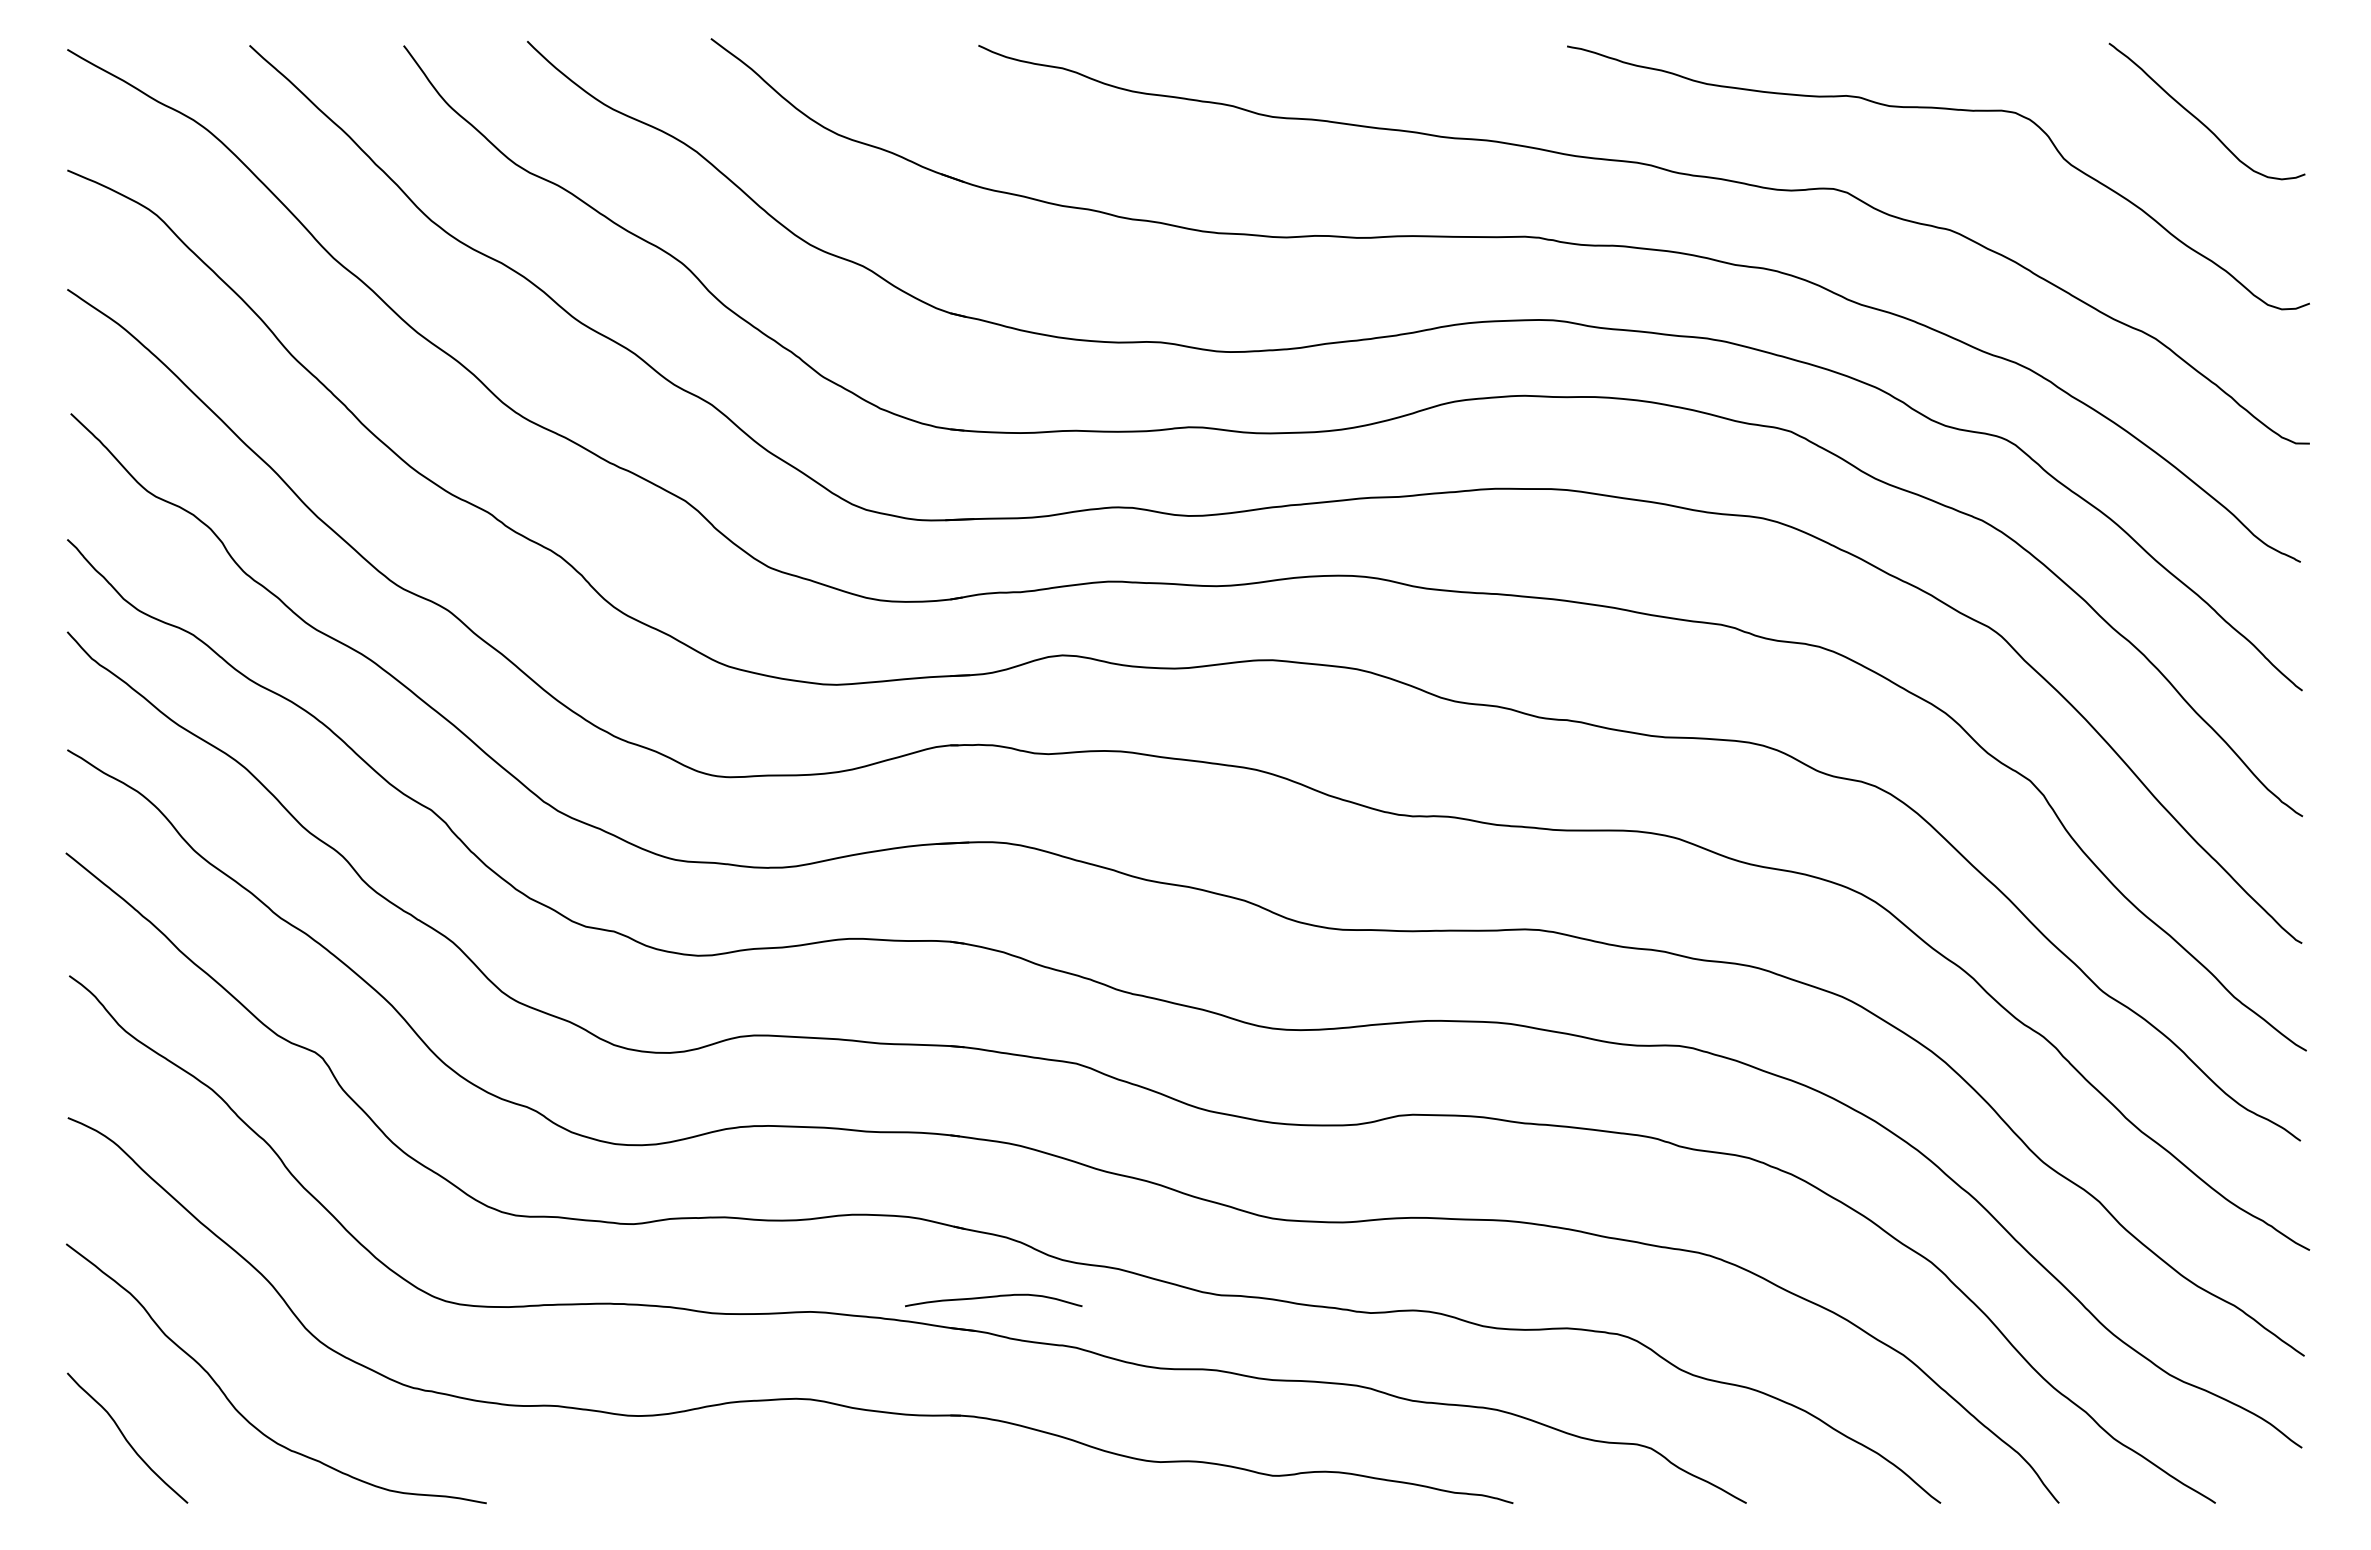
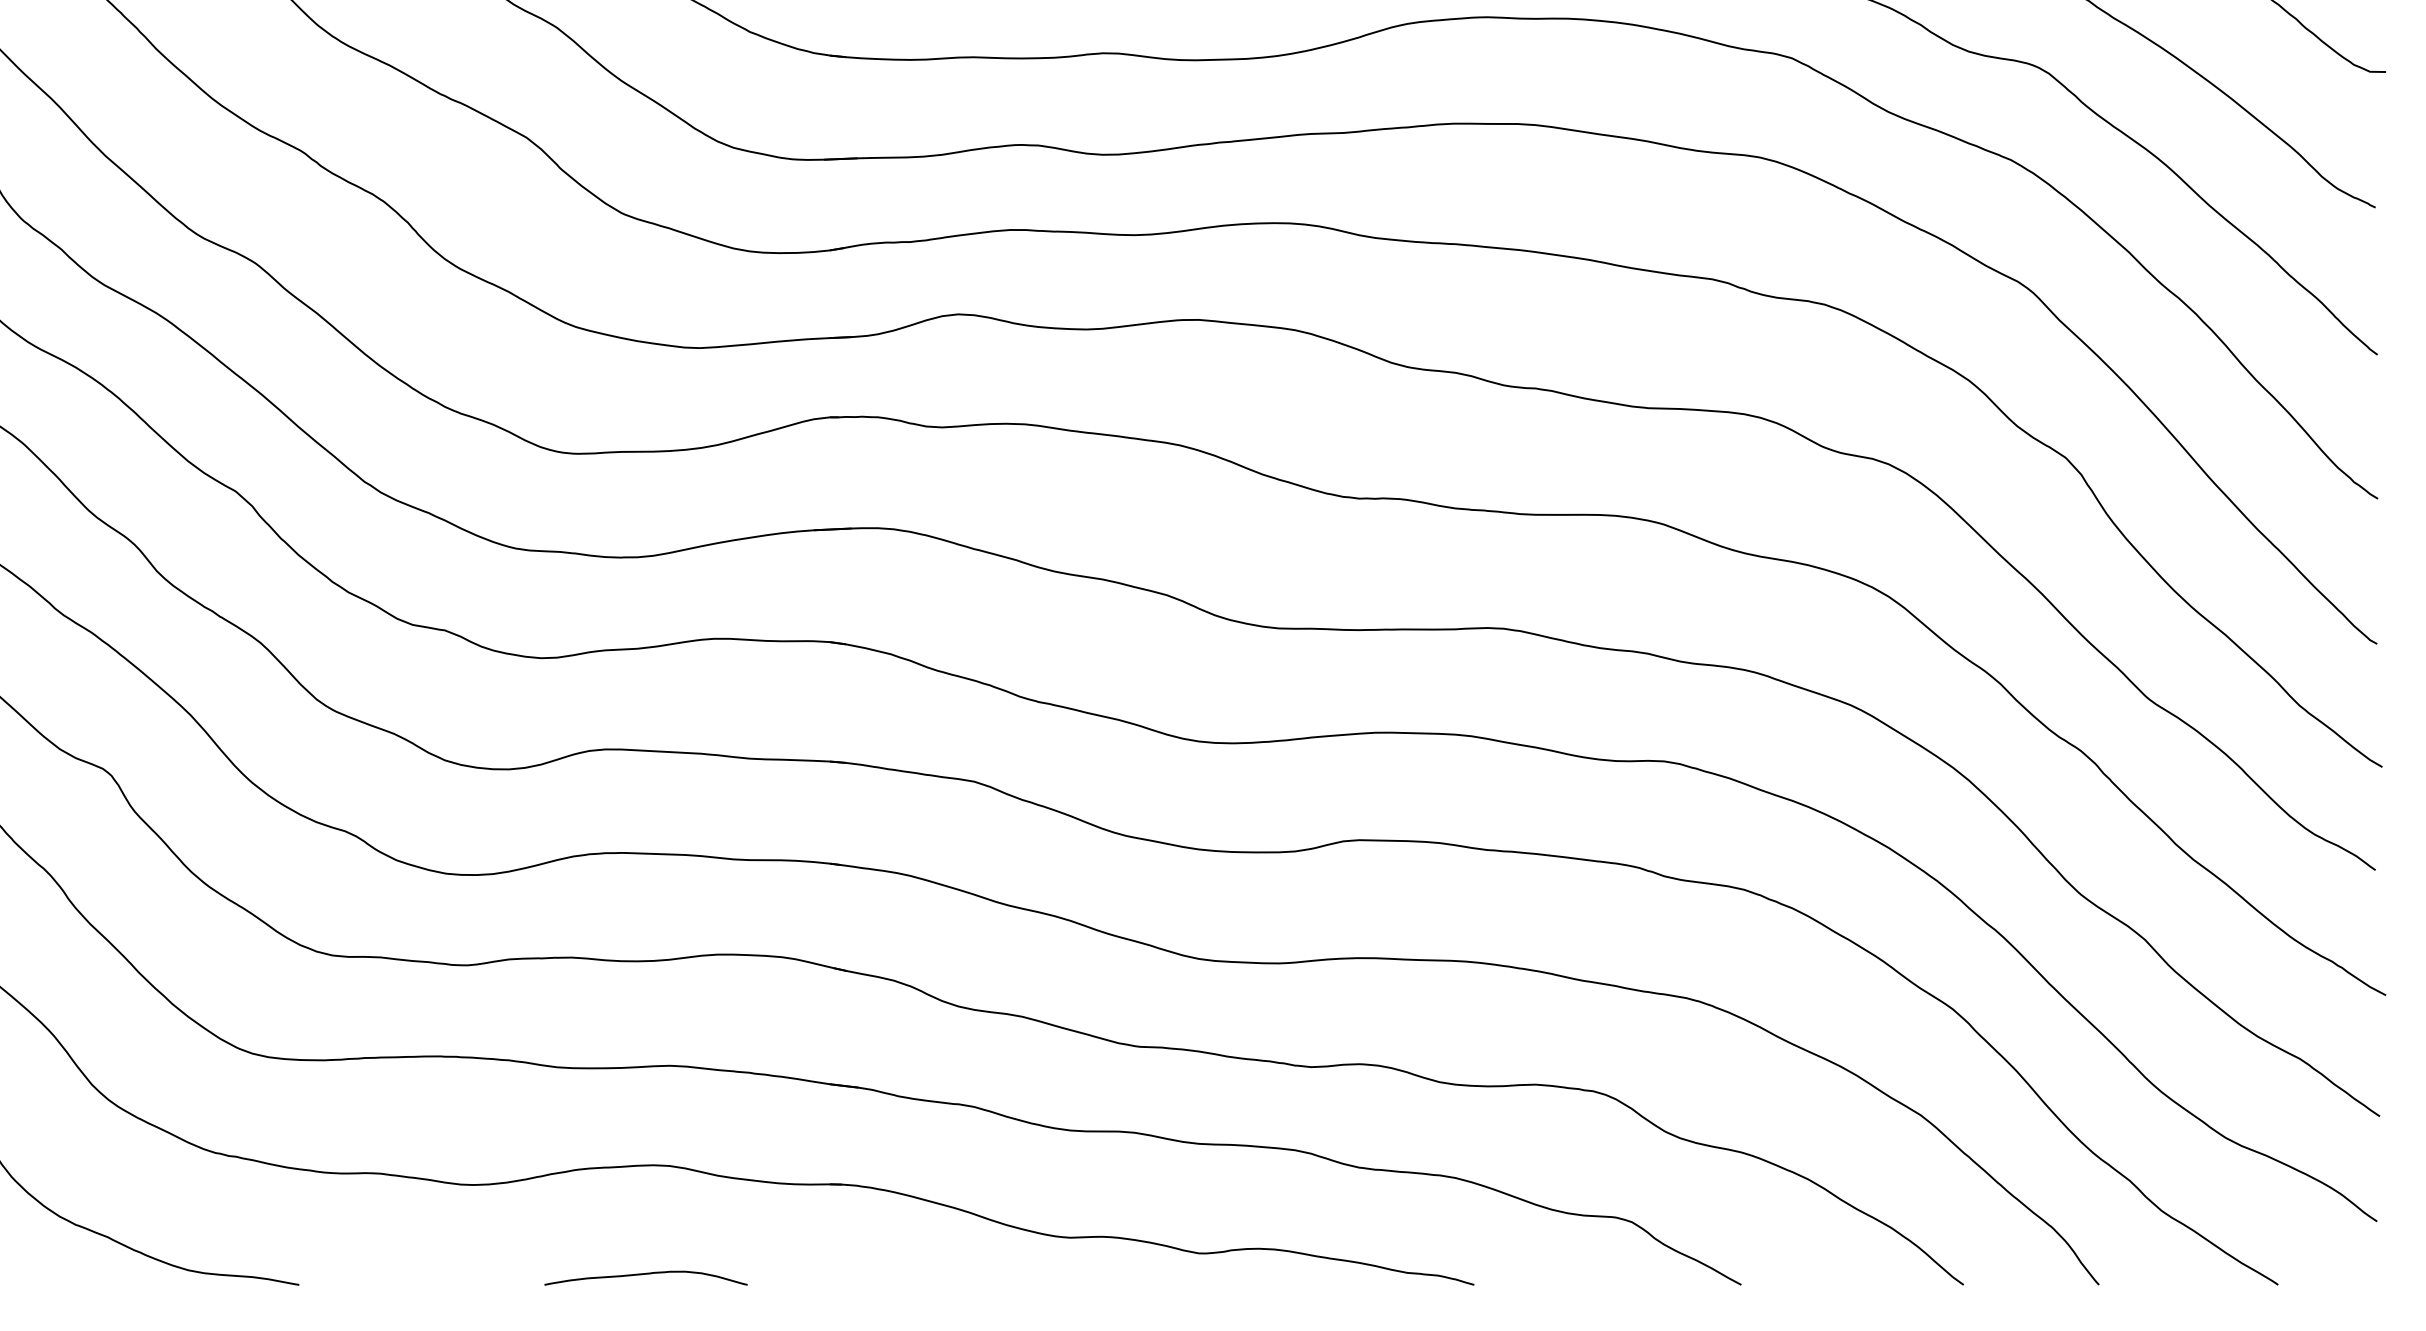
curve: (993, 1297) -> (645, 1274), moved

